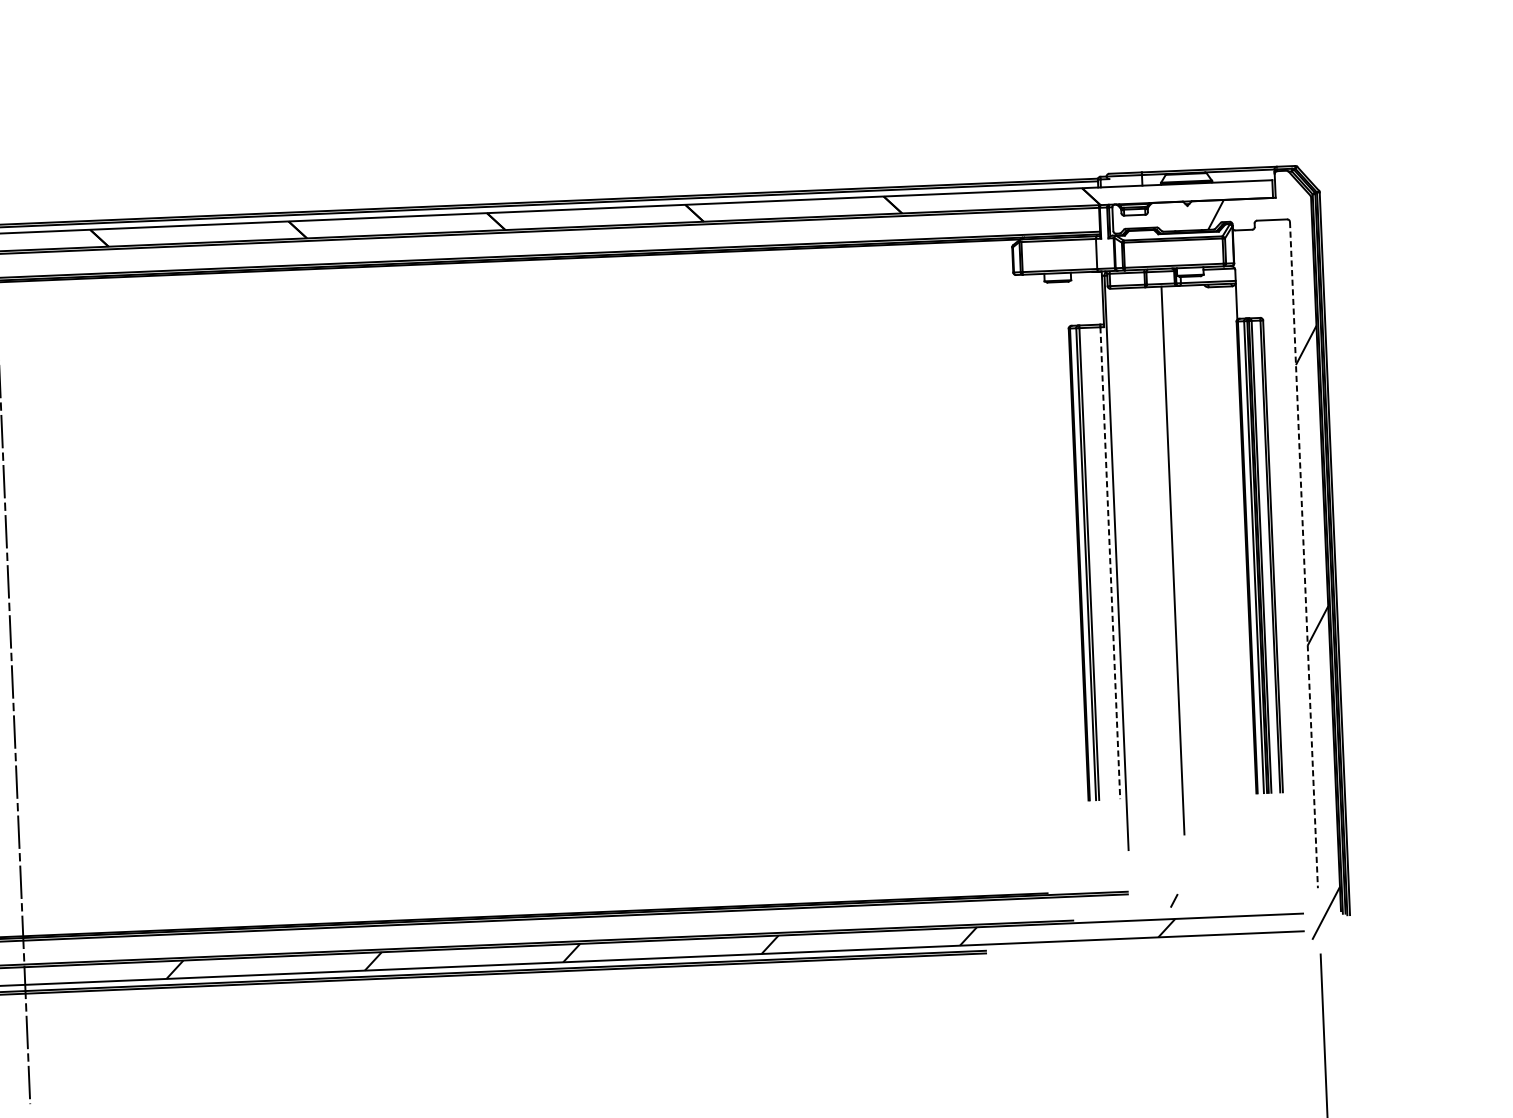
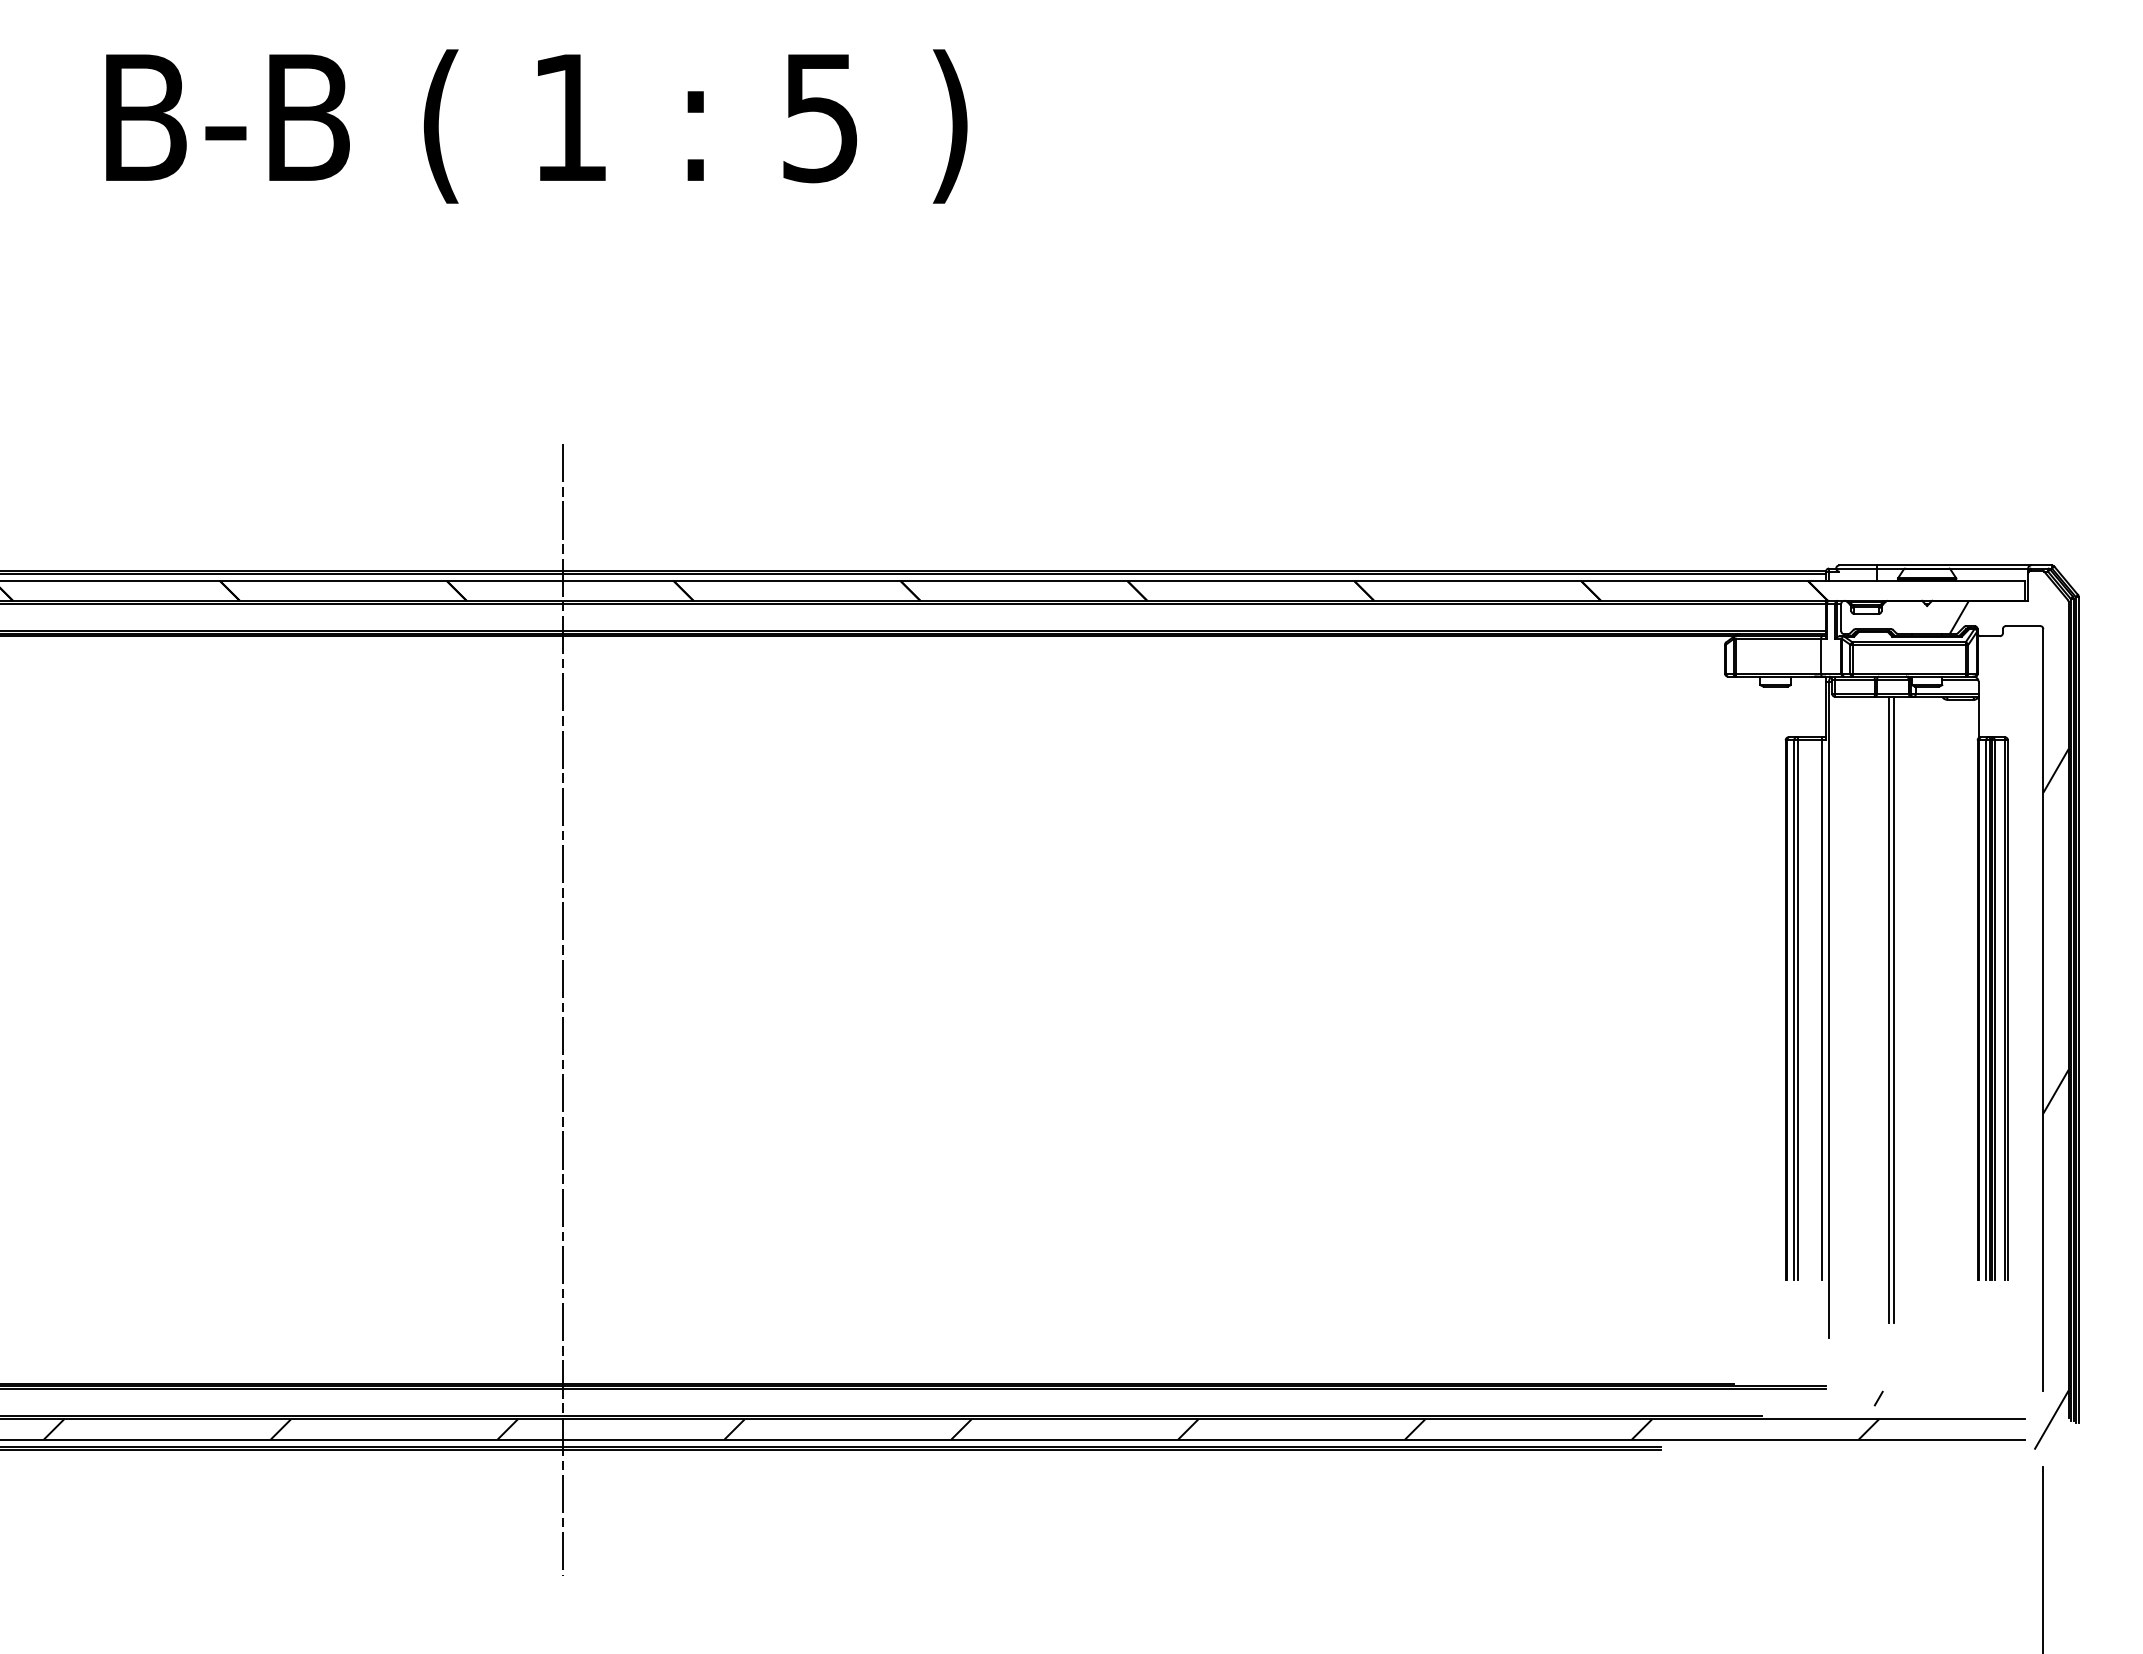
line: (1304, 555) -> (2043, 1010), dashed -> solid
line: (1169, 560) -> (1889, 1009), added
line: (1109, 563) -> (1821, 1010), dashed -> solid

